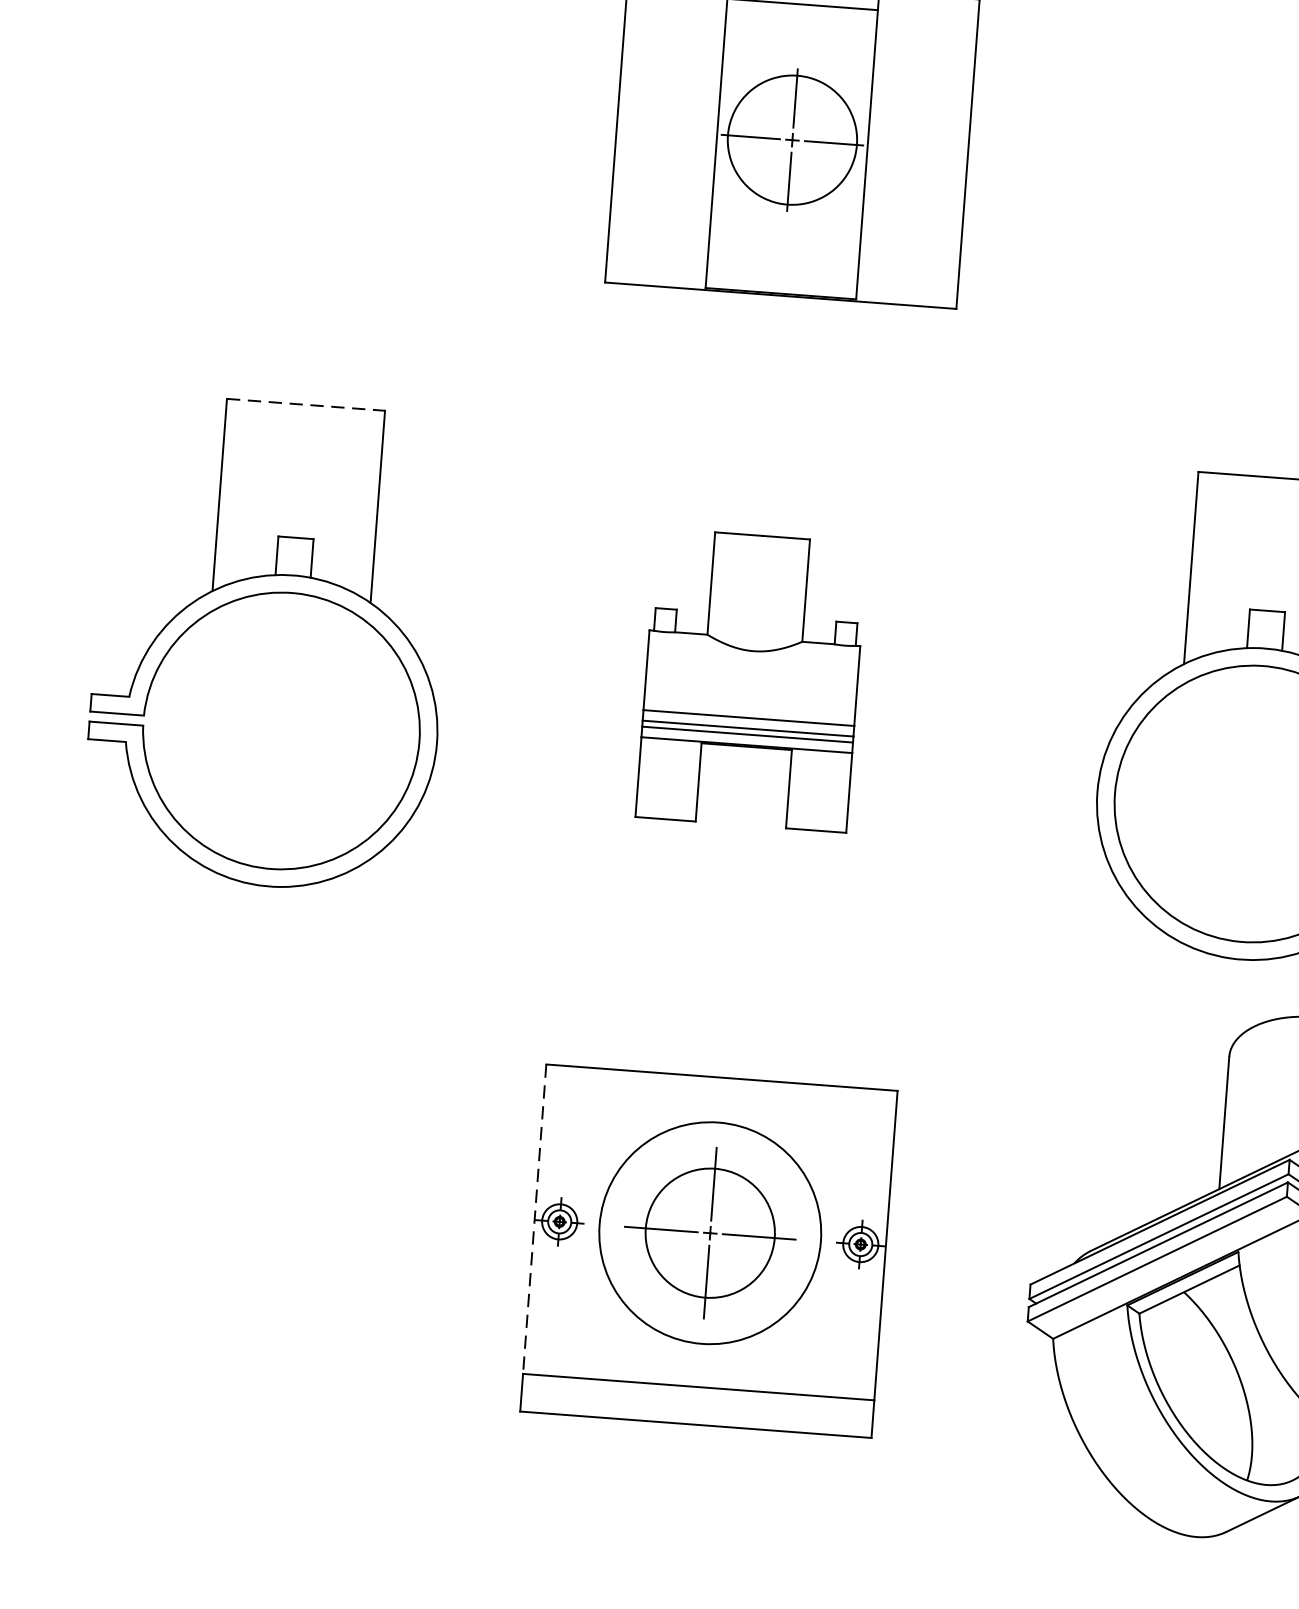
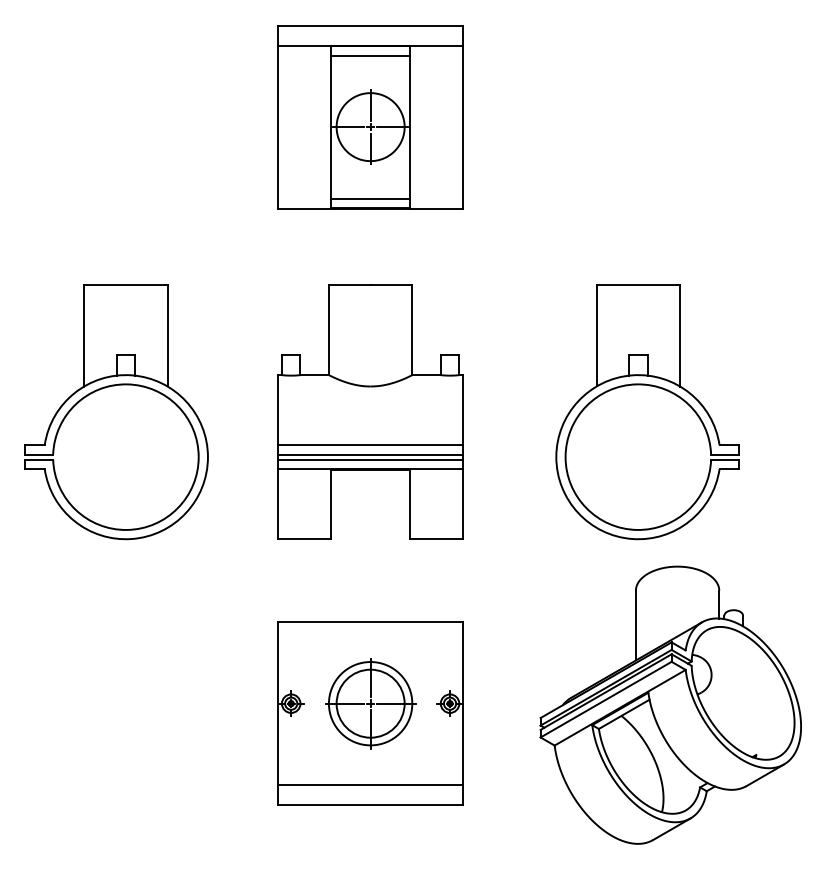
line: (782, 275) -> (370, 198), added
line: (305, 405) -> (125, 285), dashed -> solid
part: (751, 679) -> (370, 411), size x1.67
line: (533, 1219) -> (277, 703), dashed -> solid
circle: (710, 1232) -> (370, 703), size x0.71

